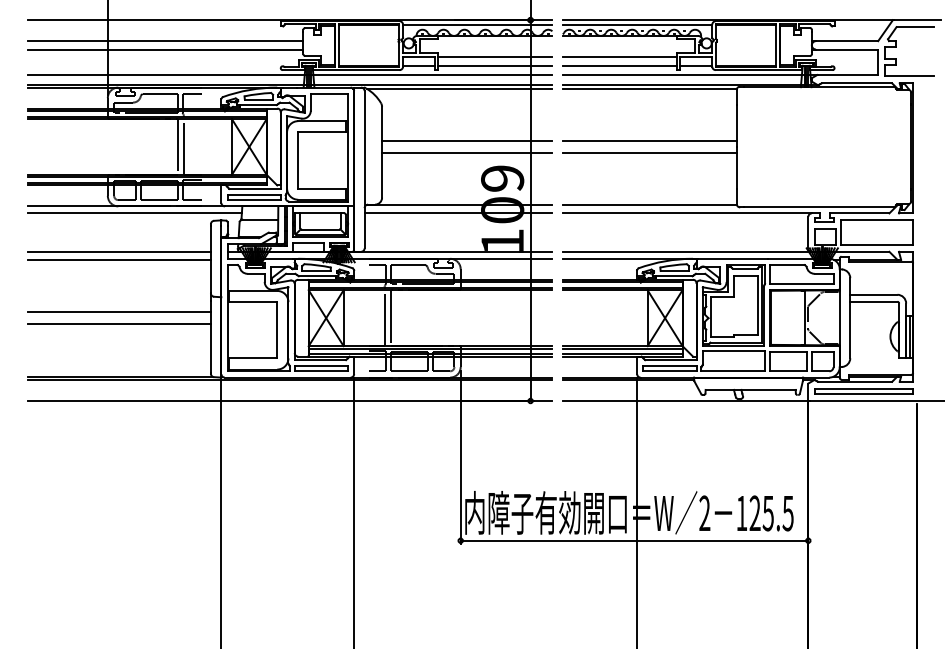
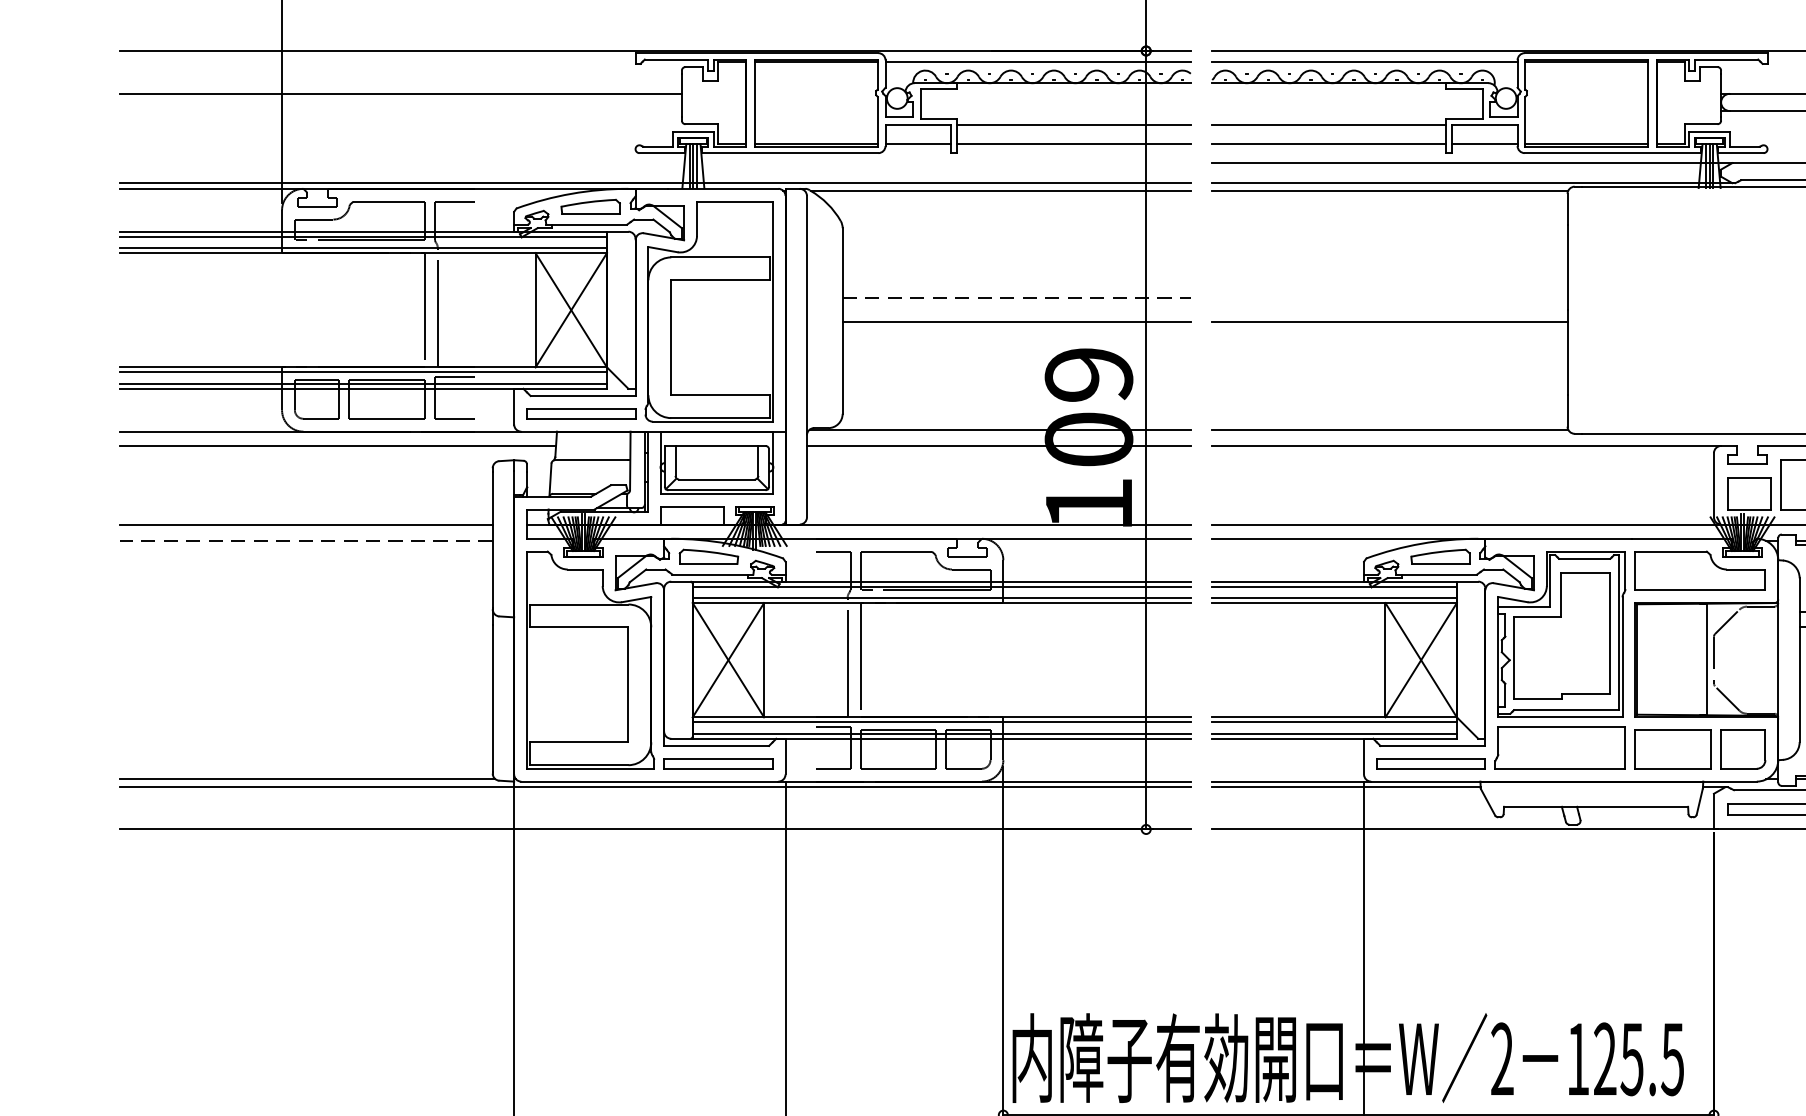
line: (165, 49) -> (399, 110), removed
line: (290, 75) -> (655, 164), removed
line: (467, 141) -> (1017, 299), solid -> dashed
line: (649, 141) -> (1389, 299), removed
line: (119, 259) -> (305, 540), solid -> dashed
line: (119, 312) -> (305, 648), removed
line: (119, 324) -> (305, 673), removed

